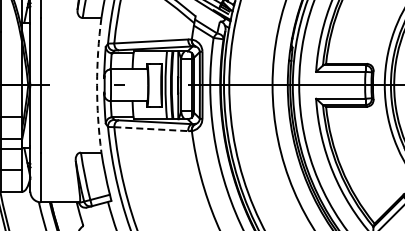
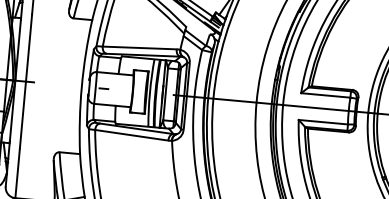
arc: (97, 85) -> (82, 86), dashed -> solid
line: (151, 129) -> (131, 135), dashed -> solid

